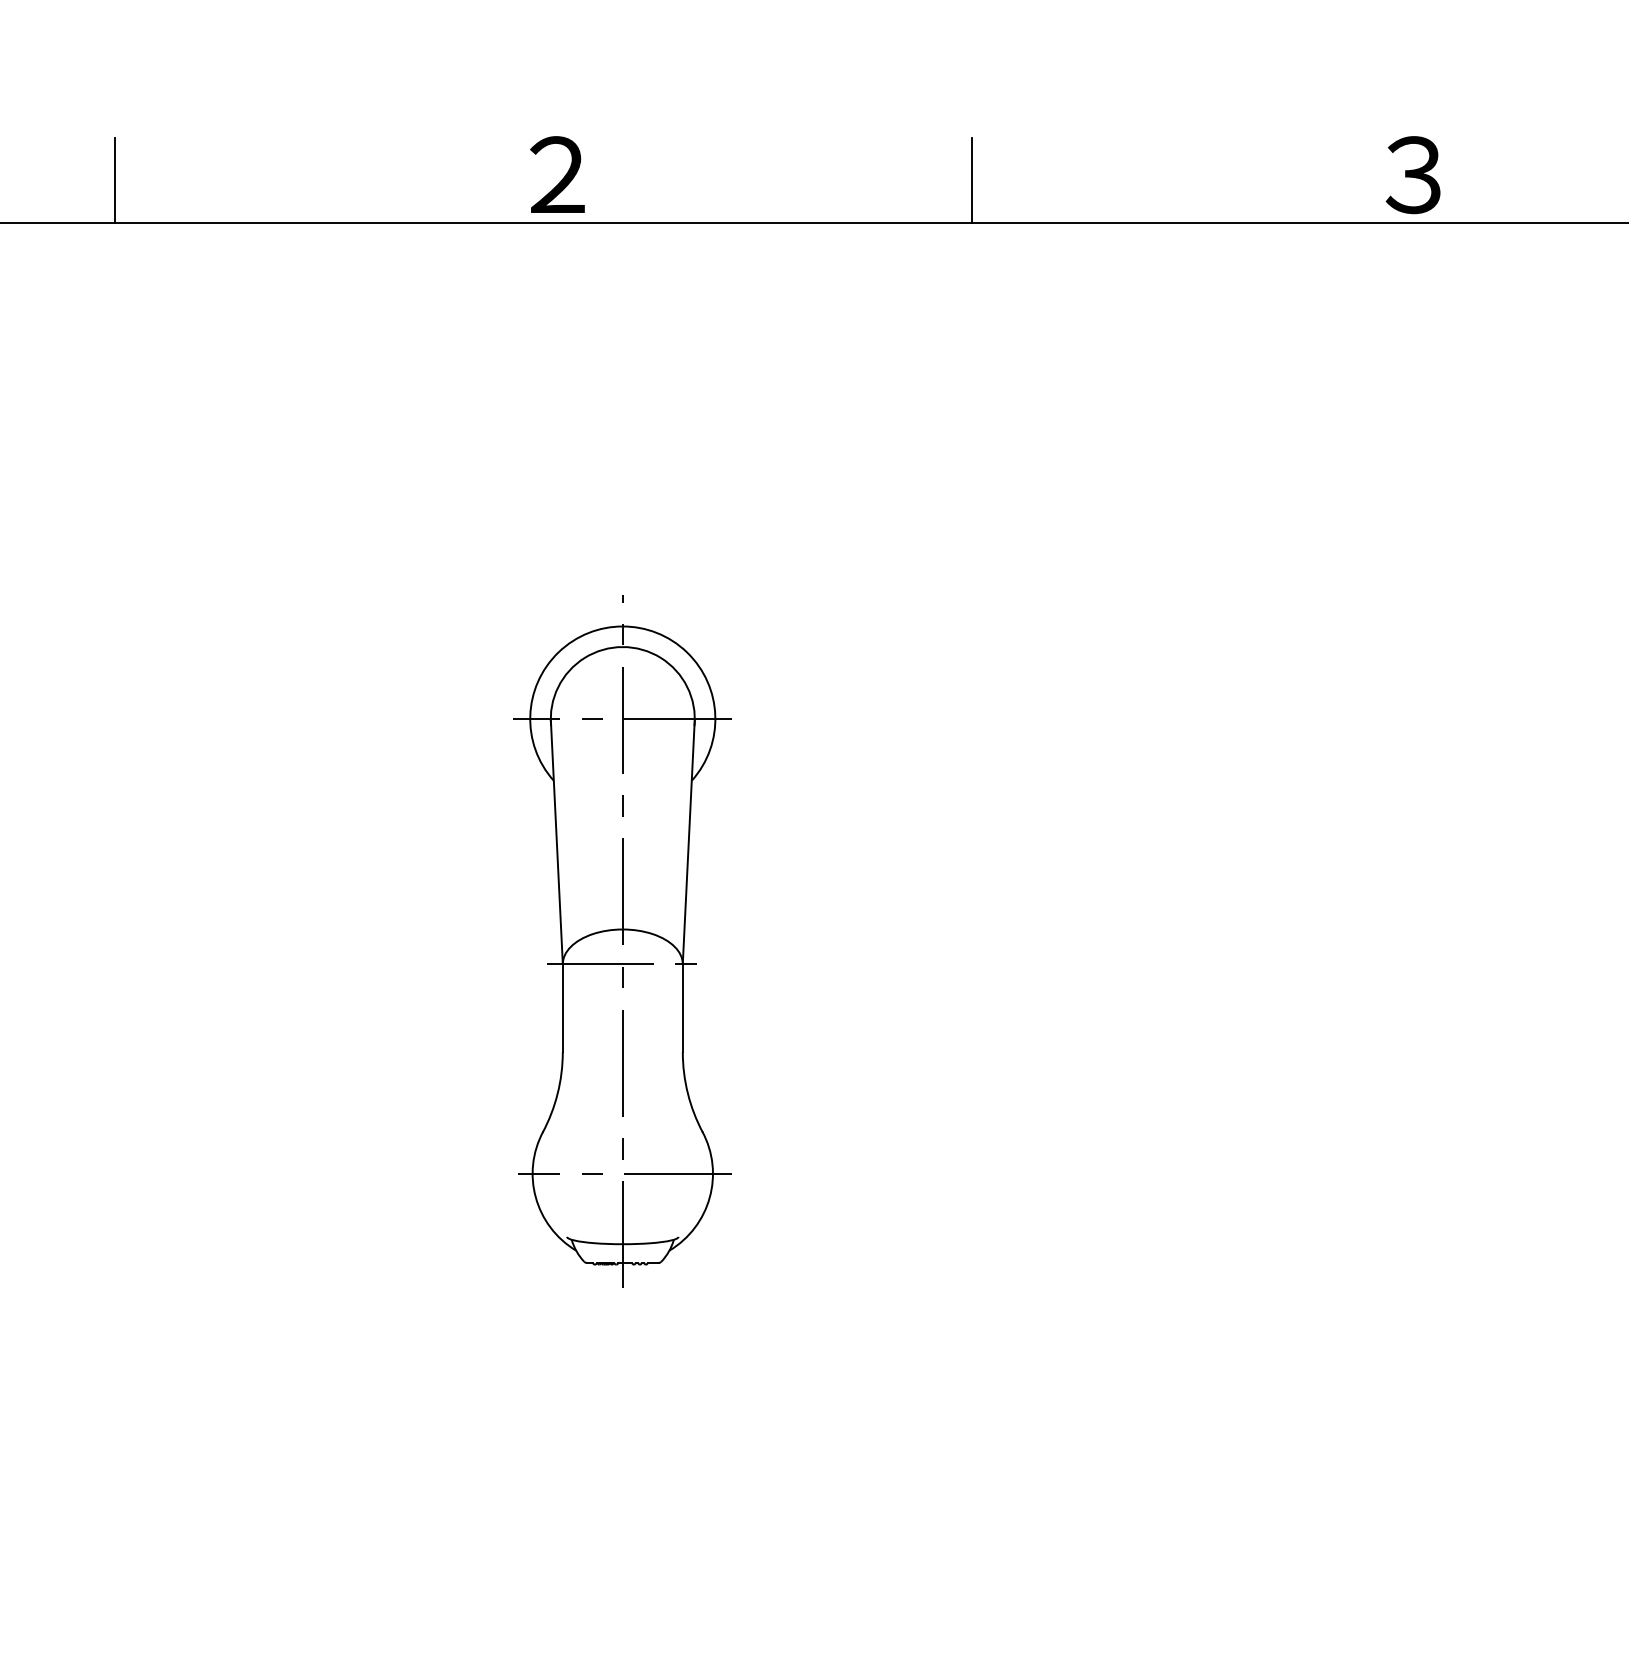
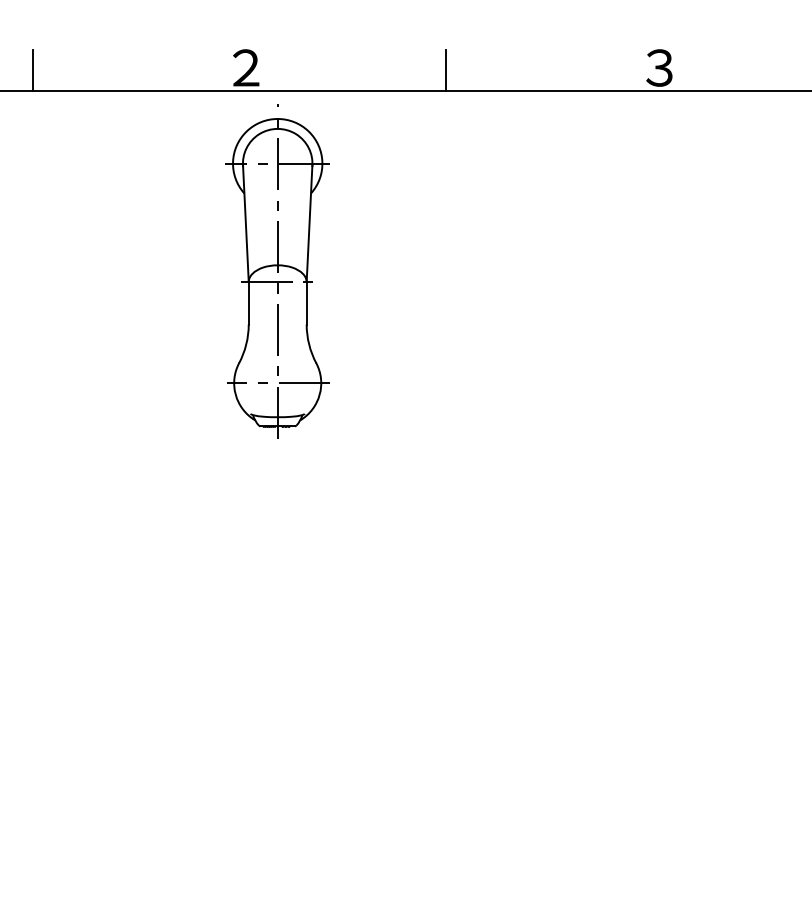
part: (622, 942) -> (277, 271), moved

